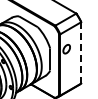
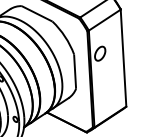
line: (81, 52) -> (123, 57), dashed -> solid

